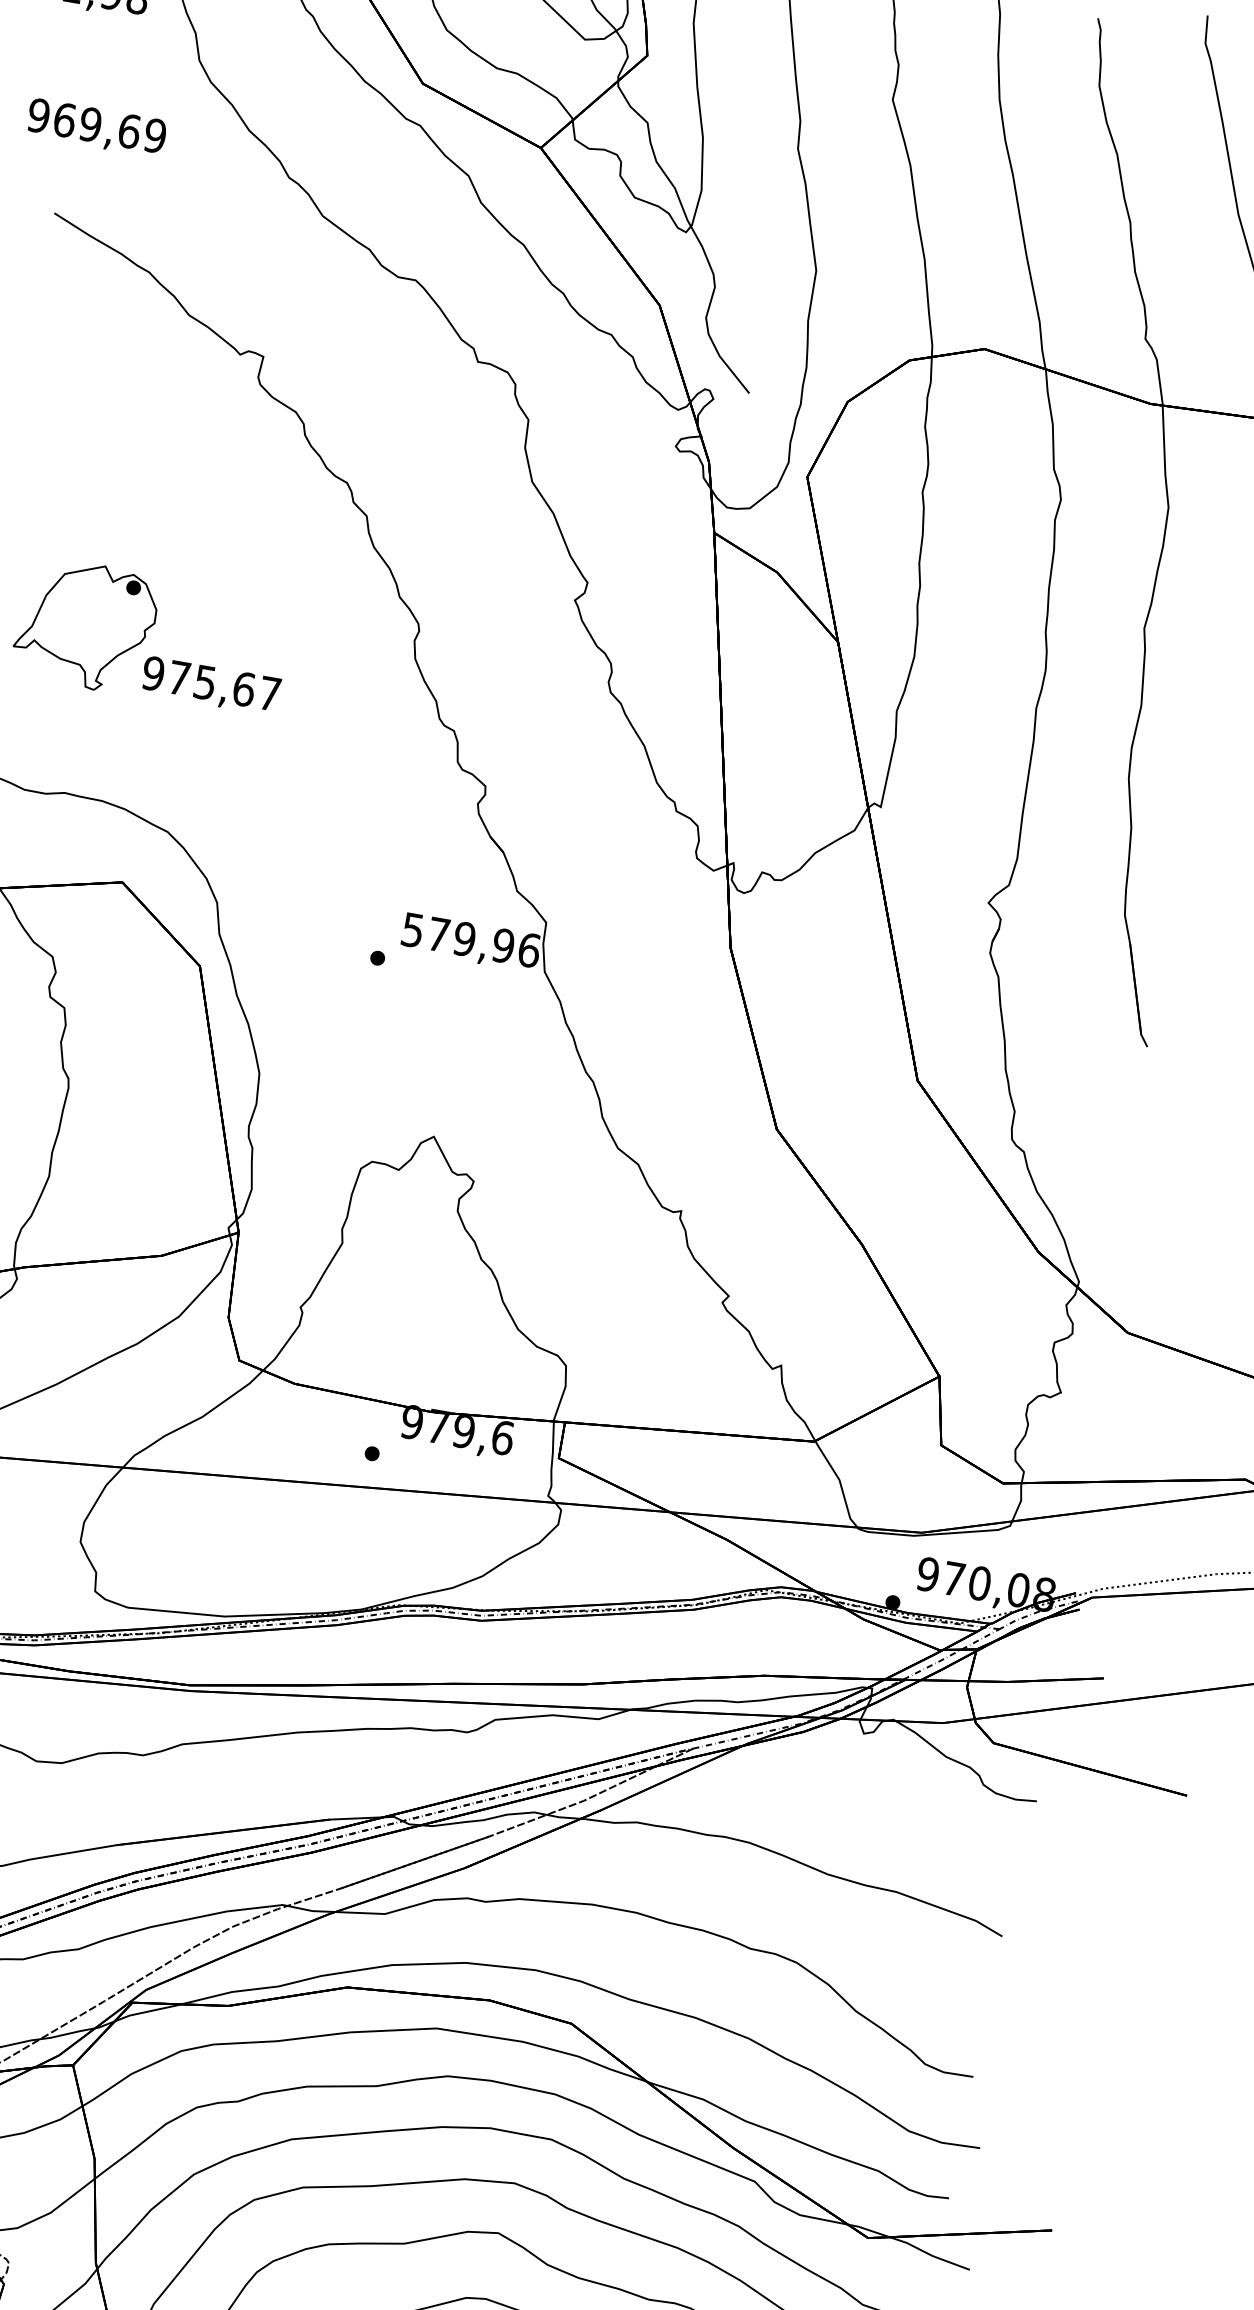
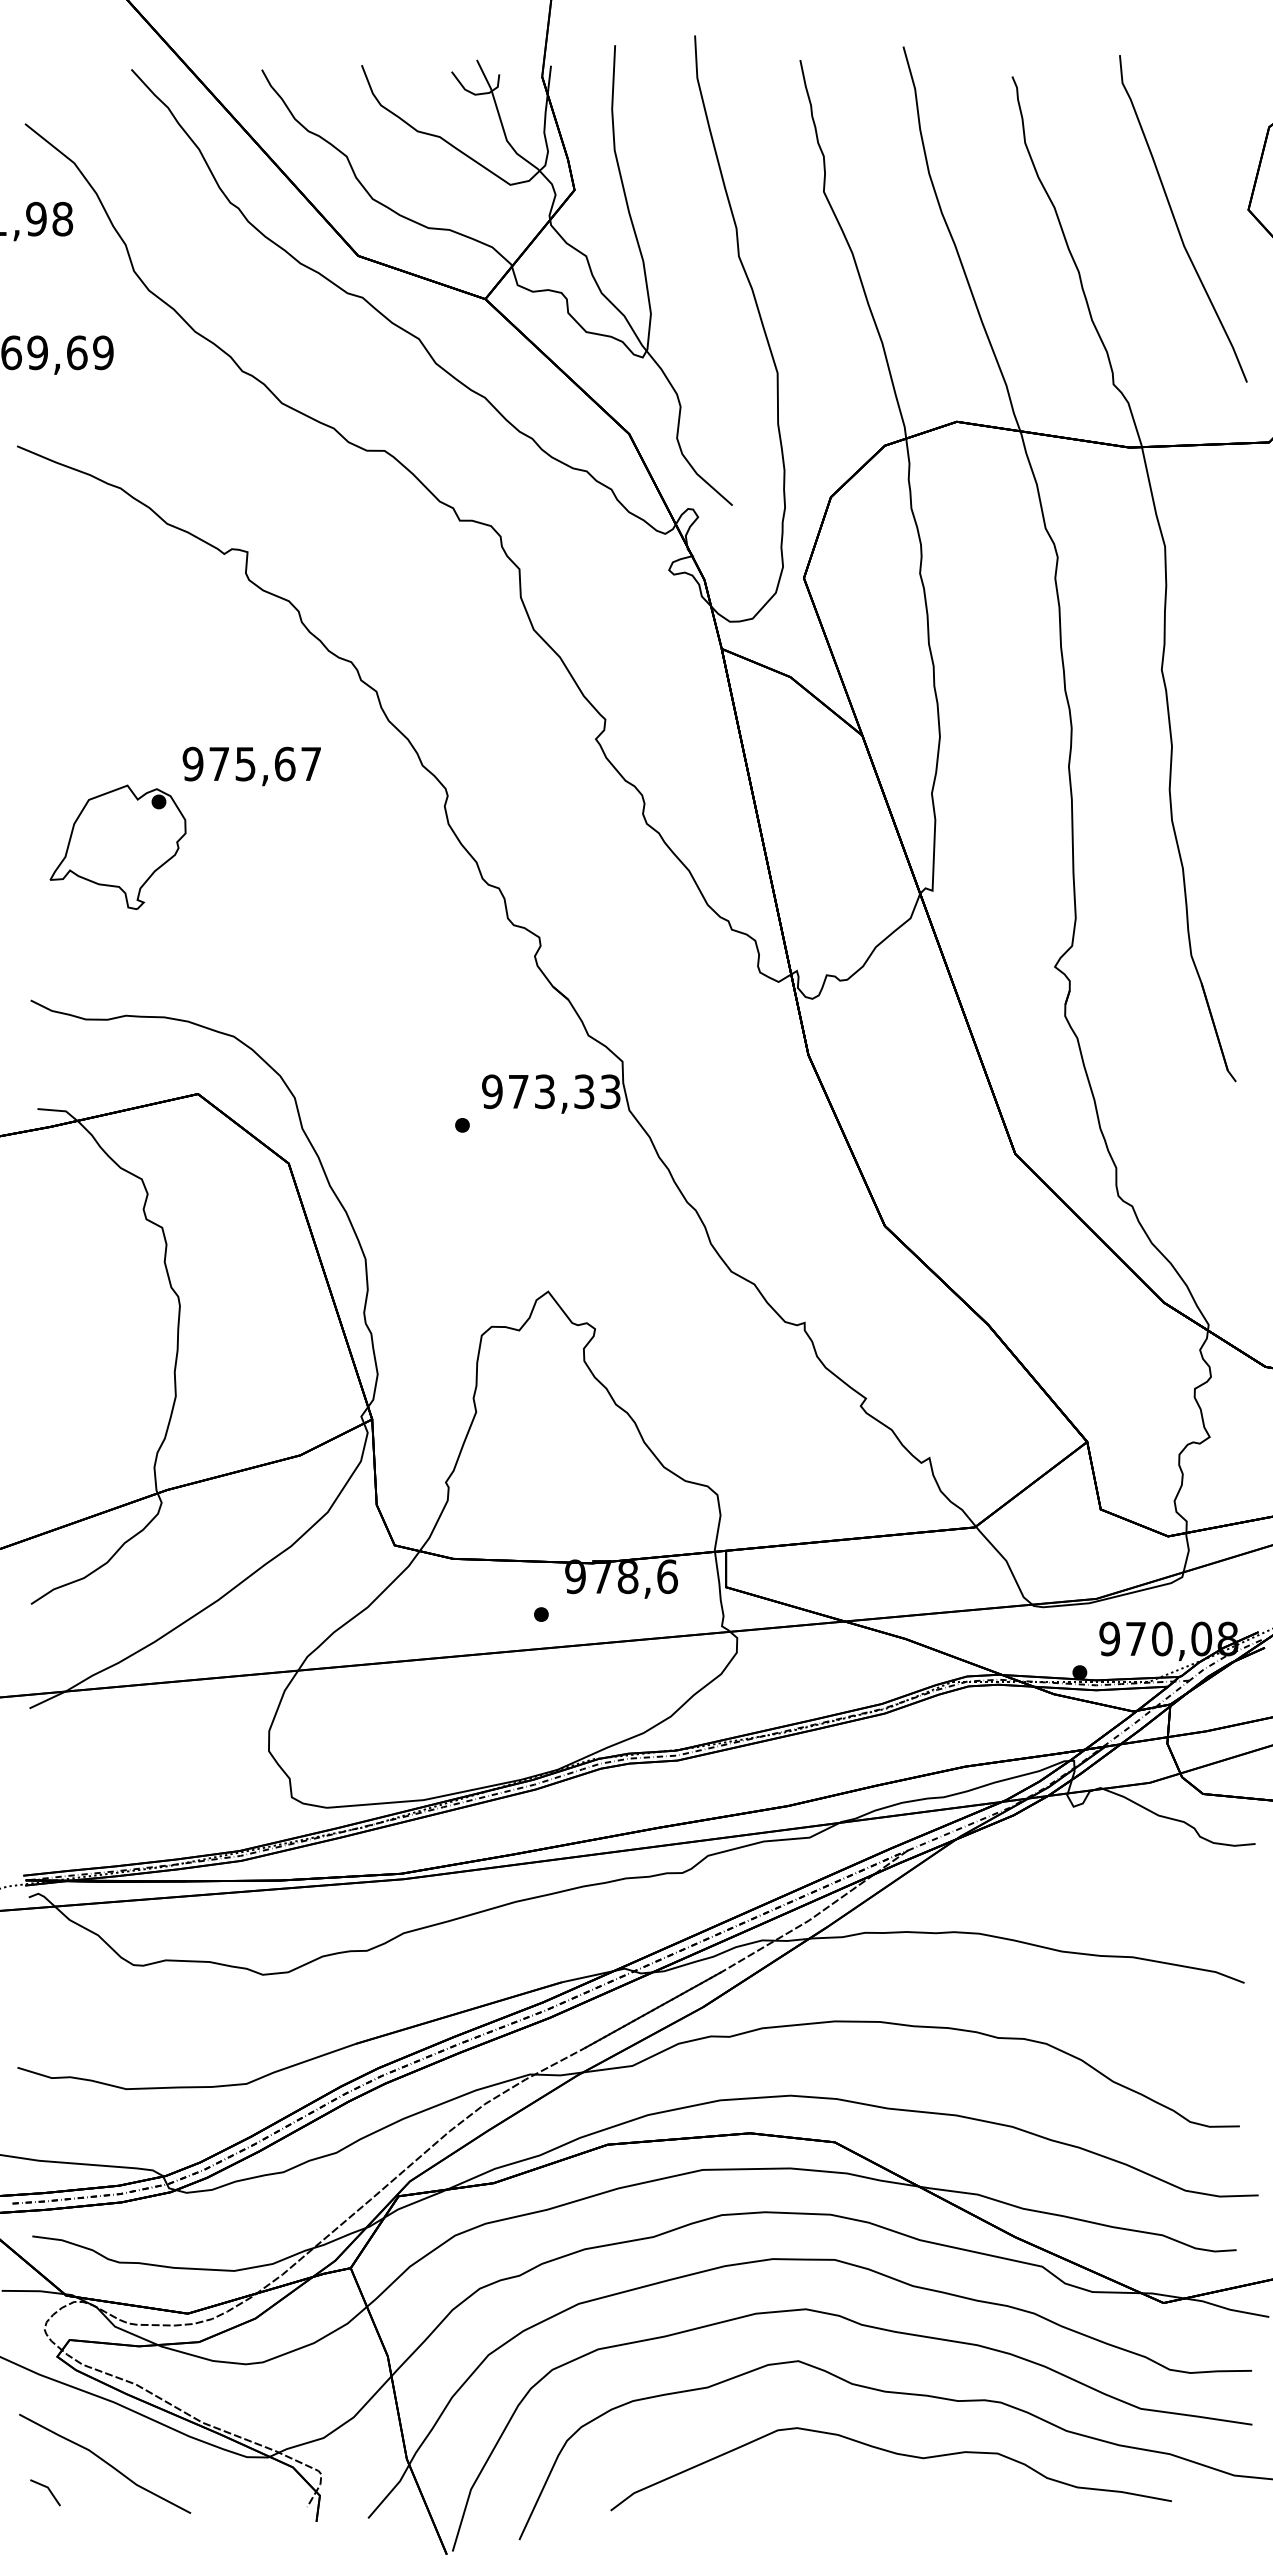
text: (210, 685) -> (251, 766), moved
text: (471, 940) -> (551, 1091), 579,96 -> 973,33
text: (463, 1431) -> (627, 1577), 979,6 -> 978,6

